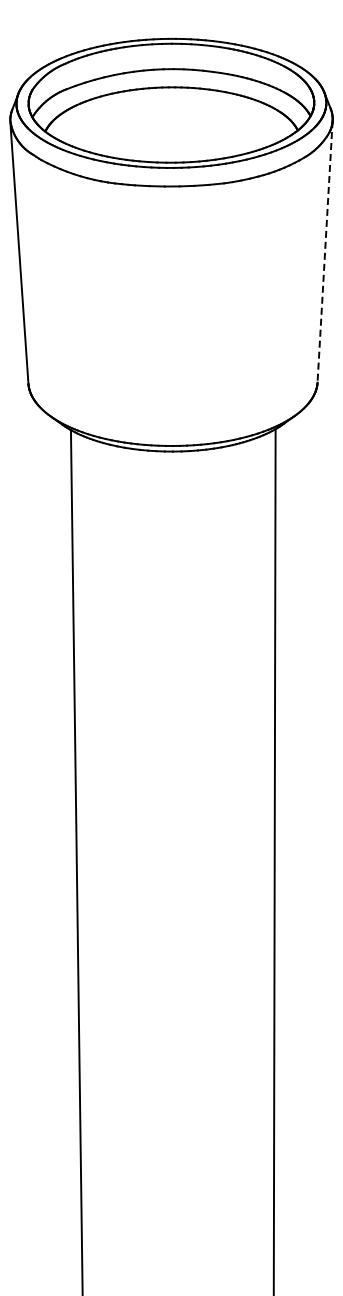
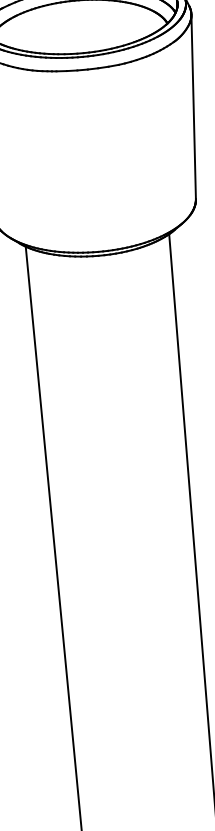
line: (325, 251) -> (193, 106), dashed -> solid

